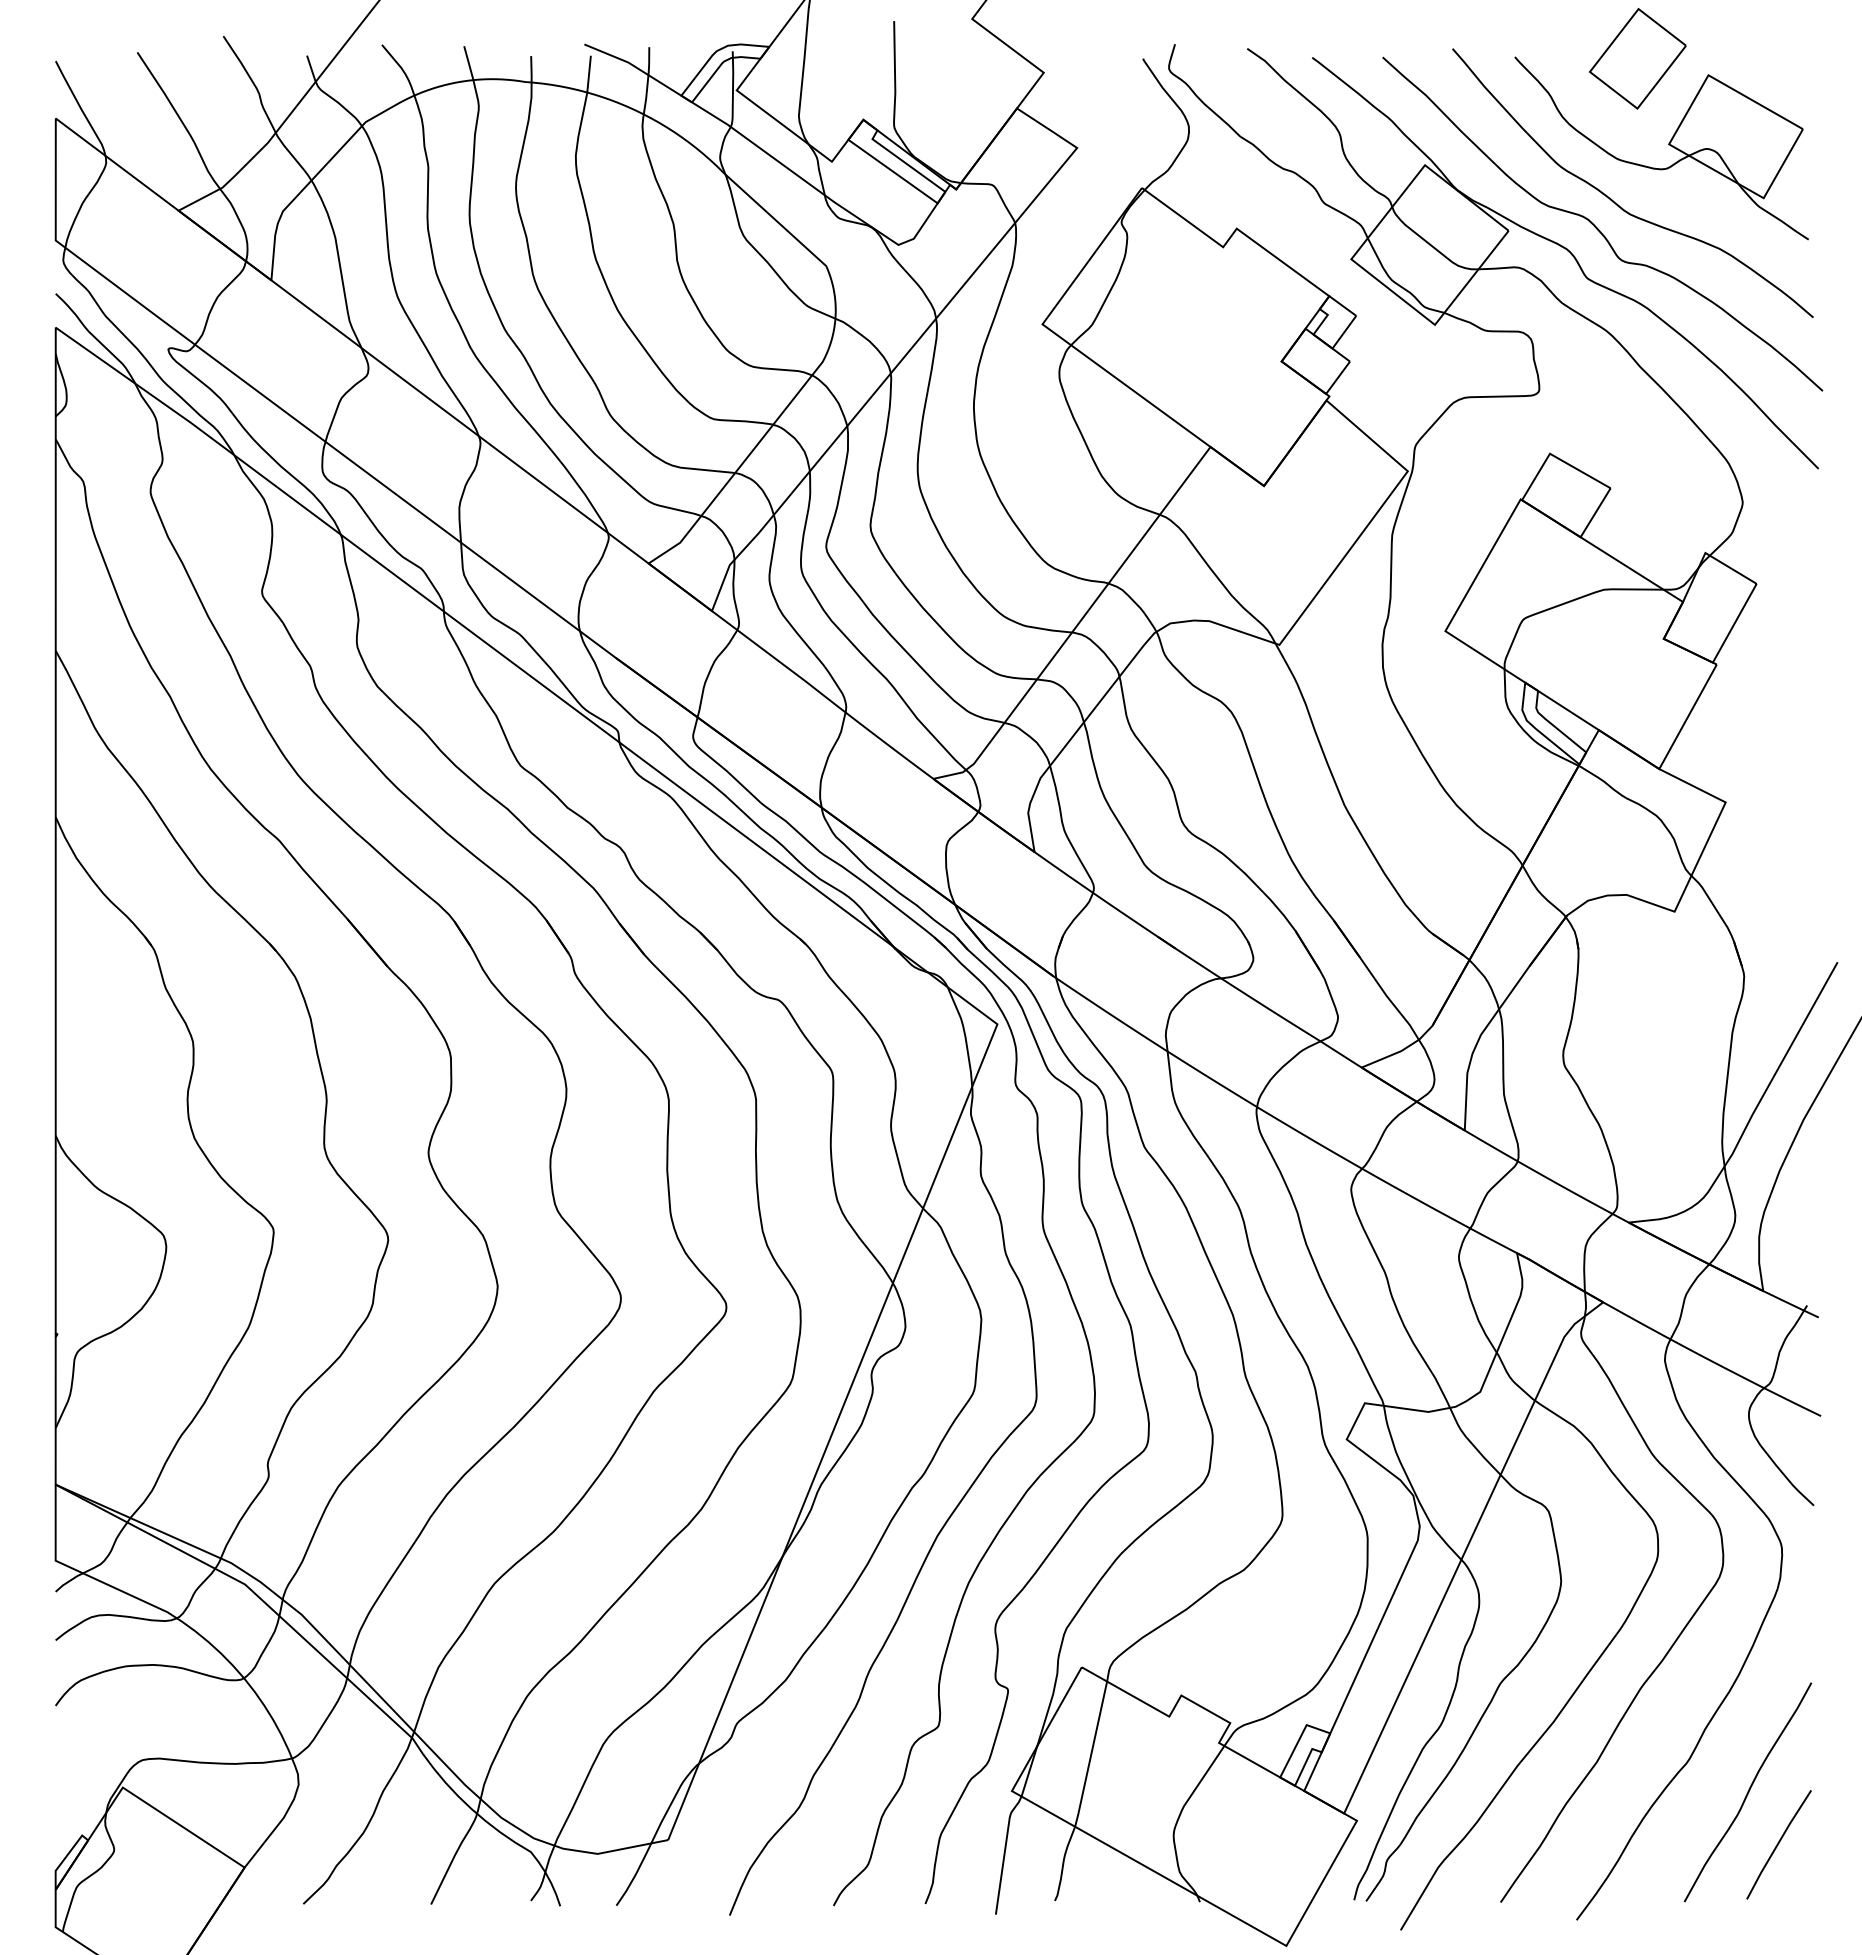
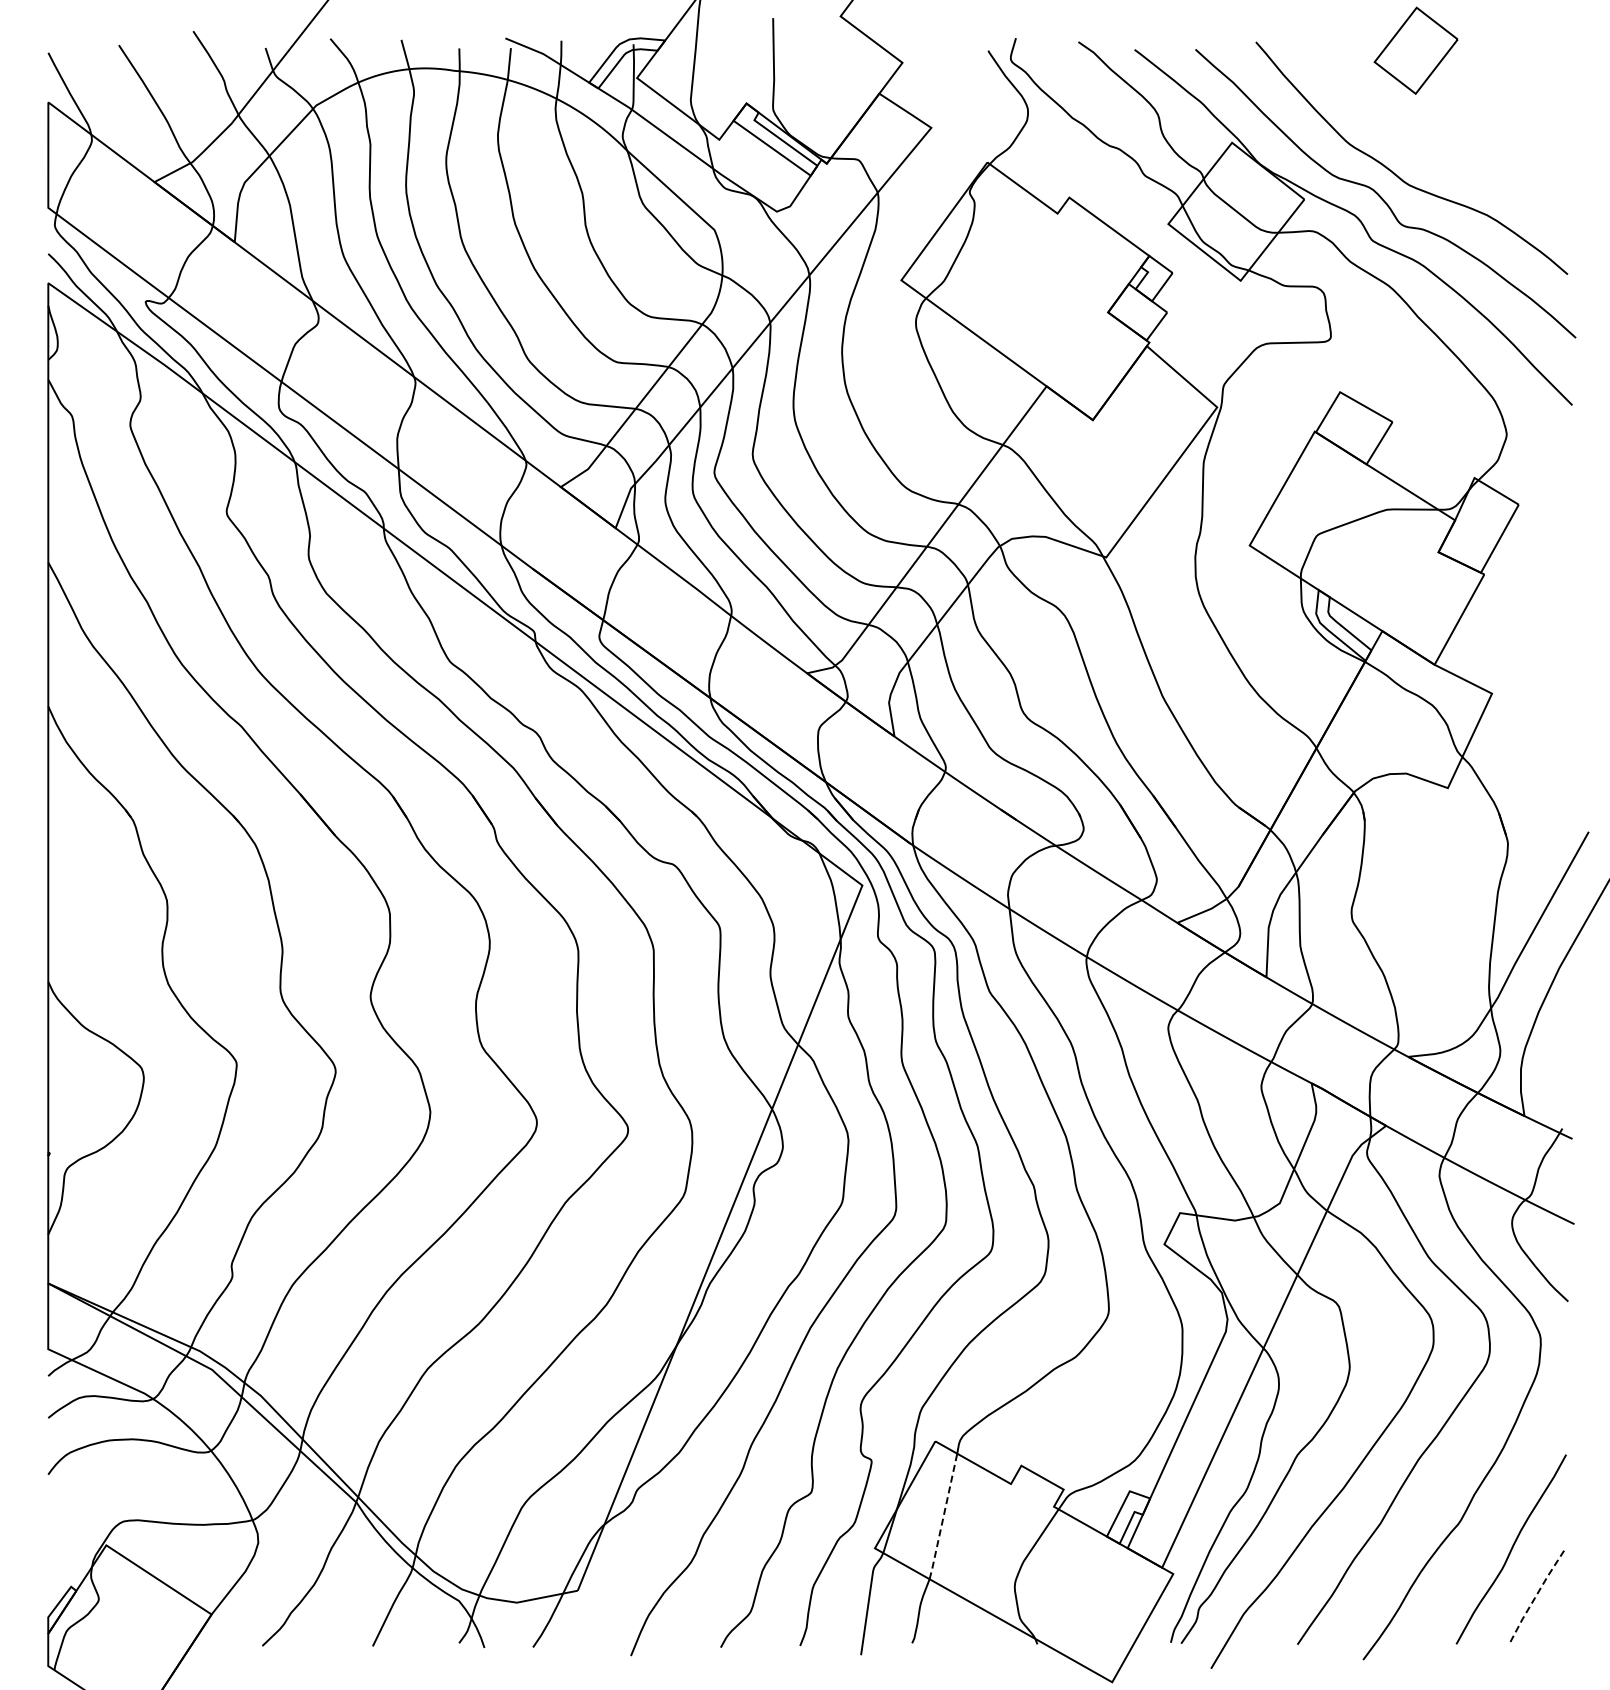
part: (1668, 145) -> (1442, 125), removed
line: (1091, 1754) -> (943, 1516), solid -> dashed
line: (1778, 1844) -> (1537, 1594), solid -> dashed

